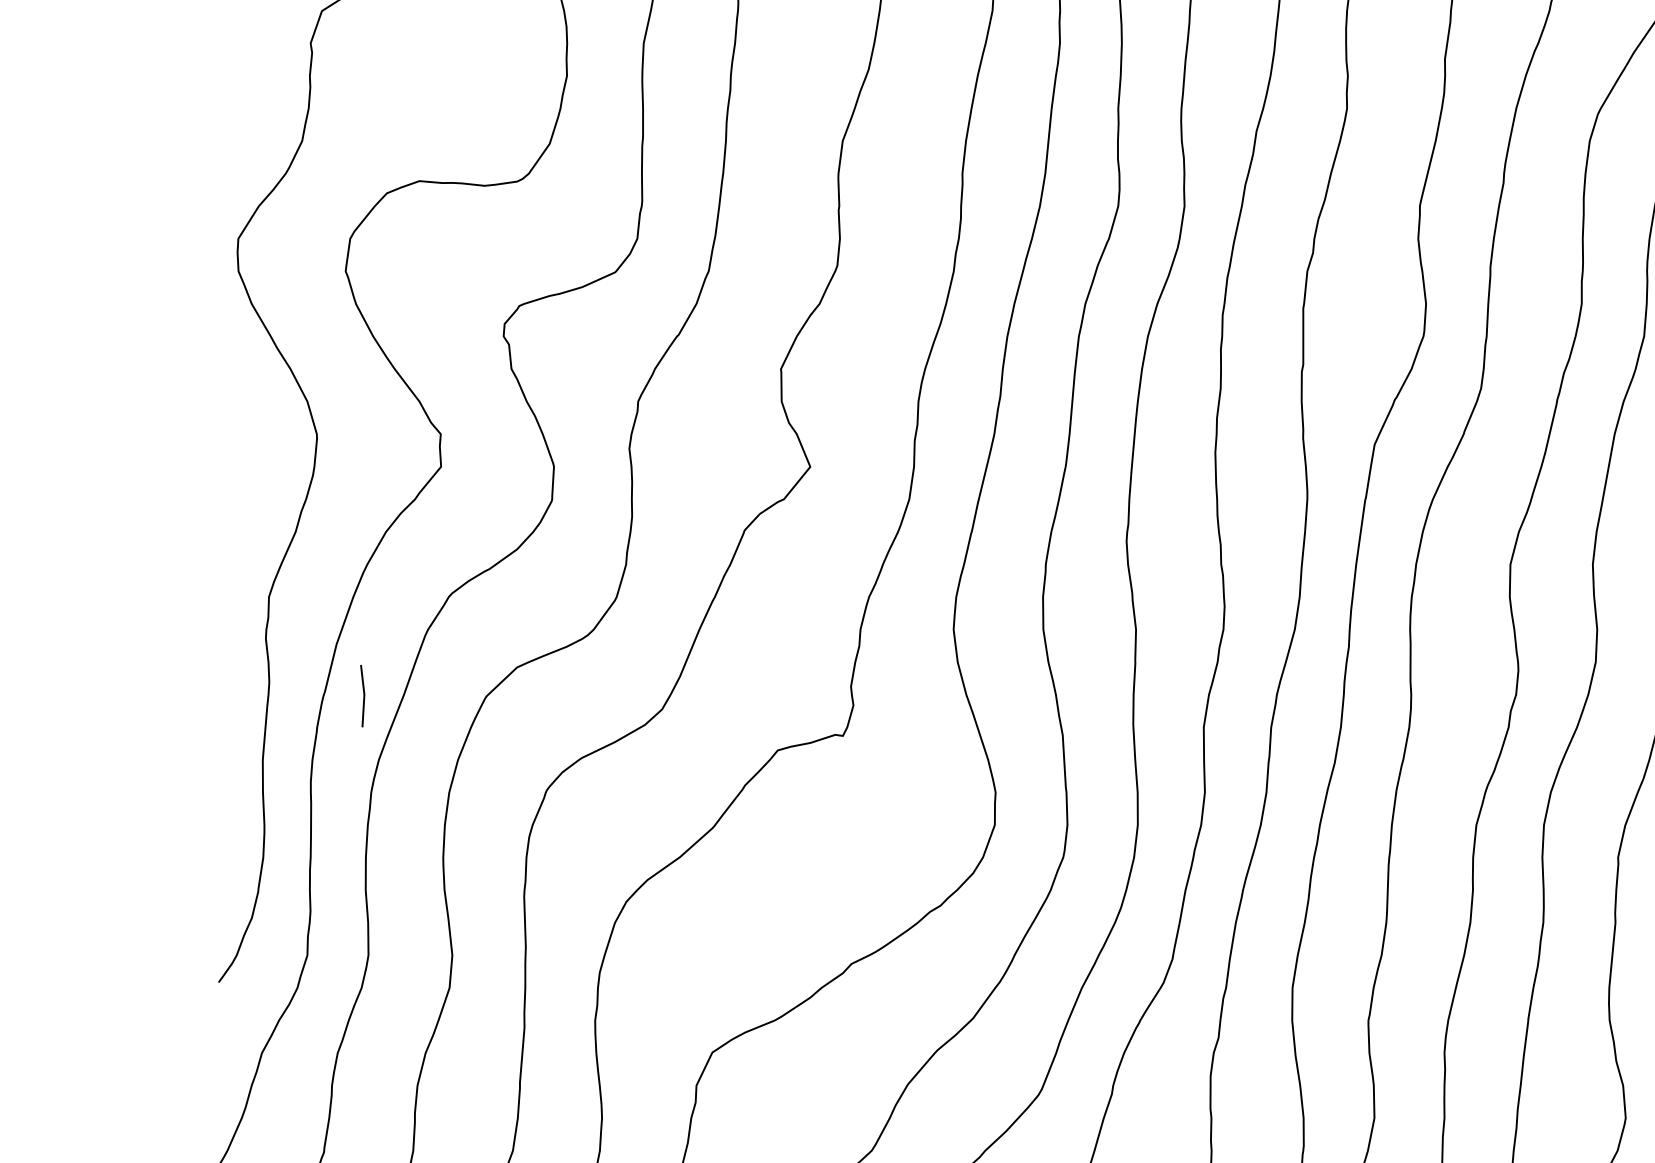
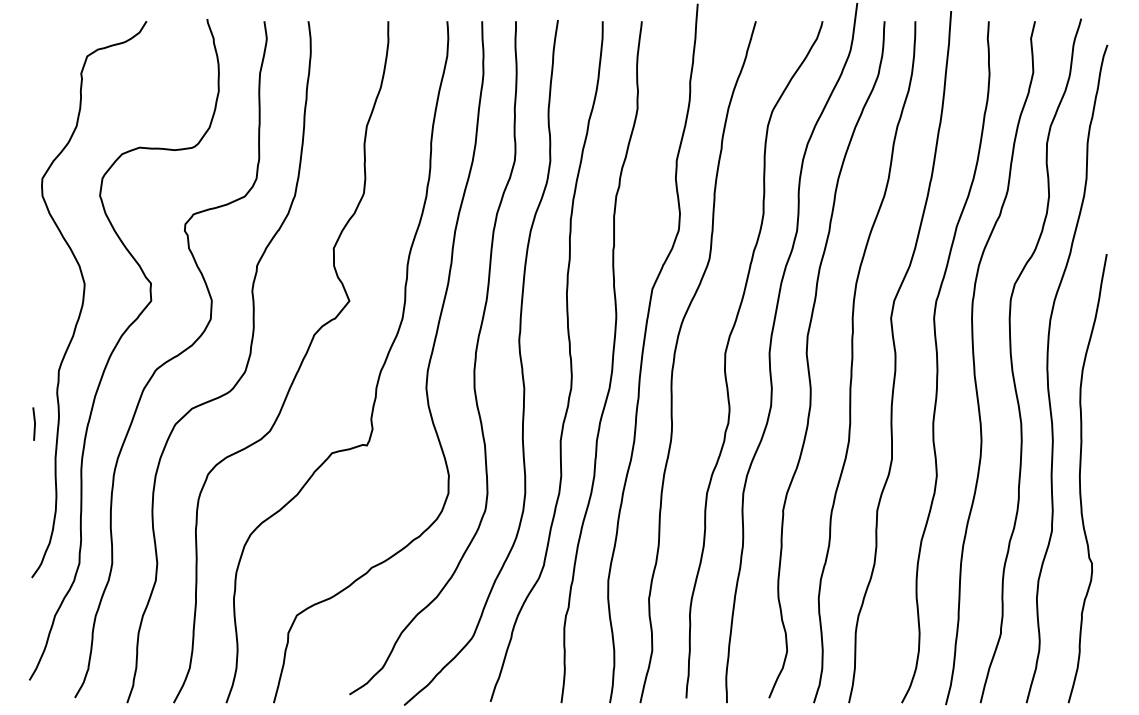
line: (363, 694) -> (34, 423), moved

